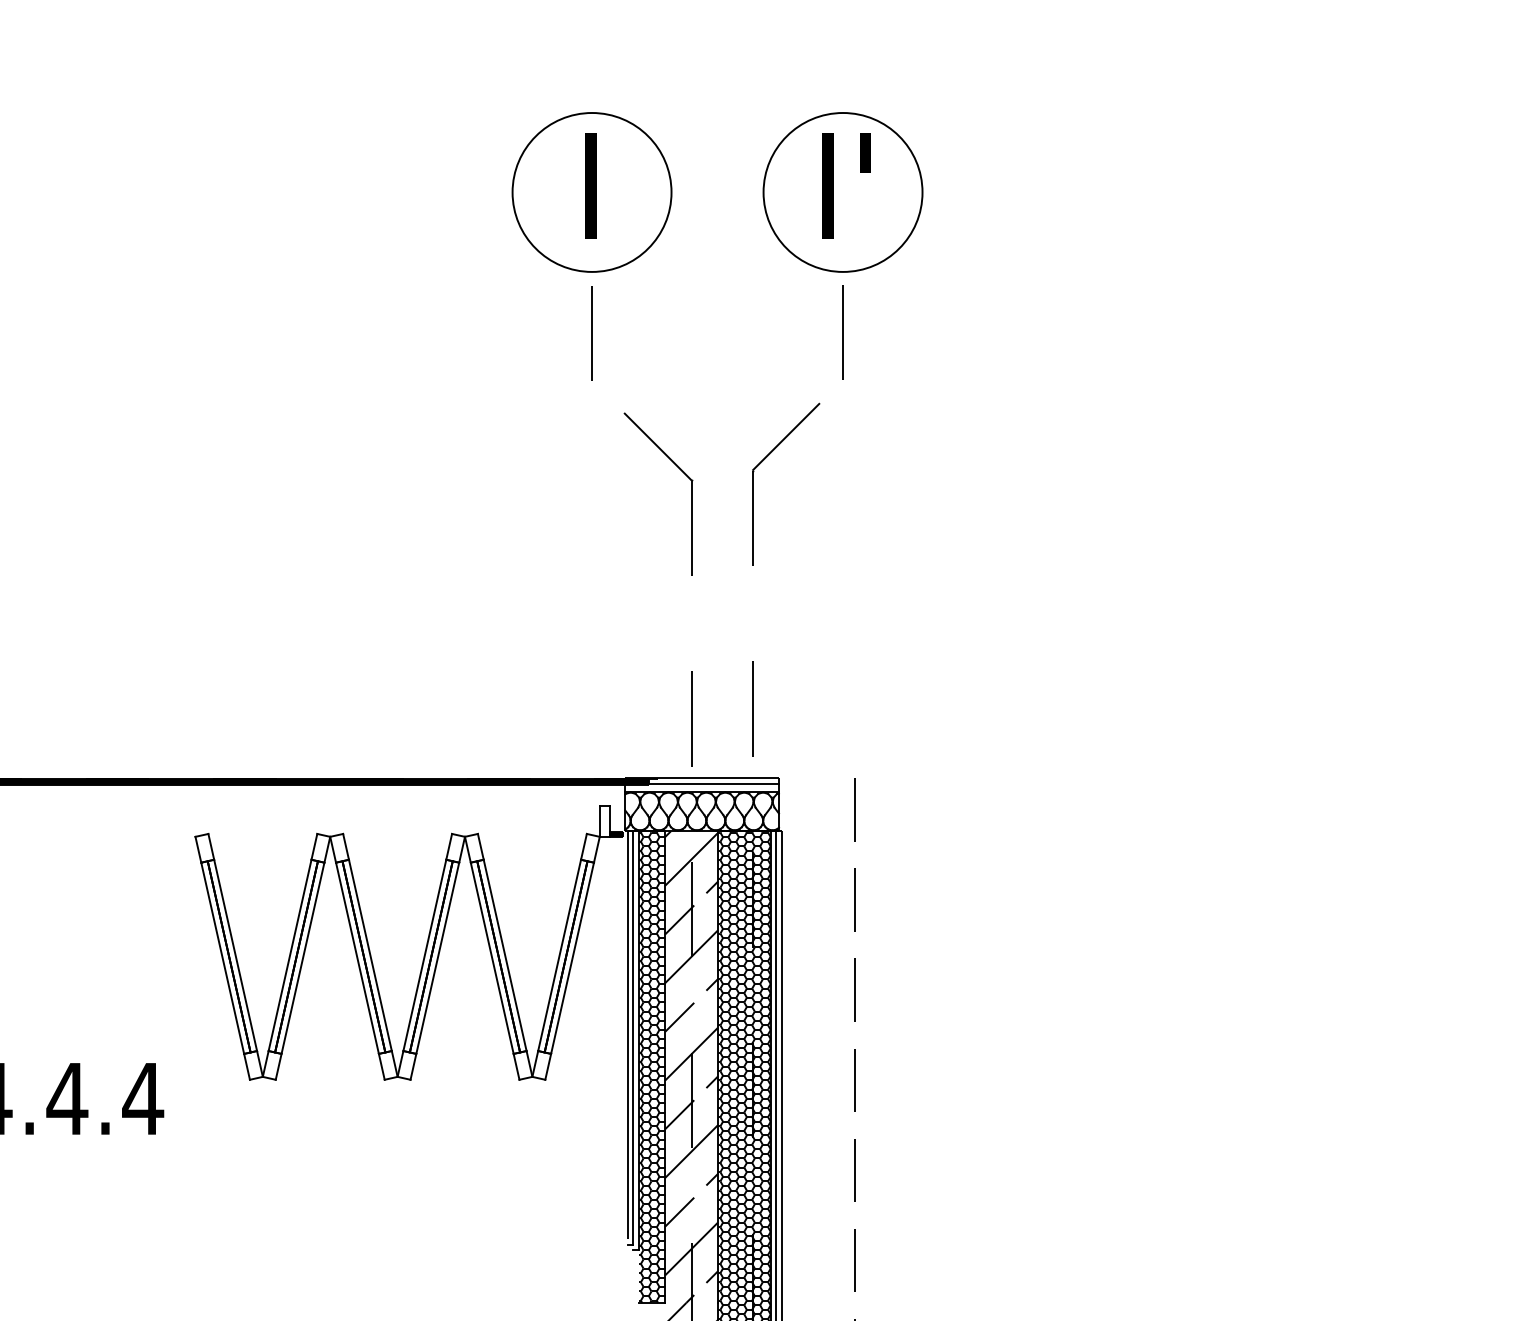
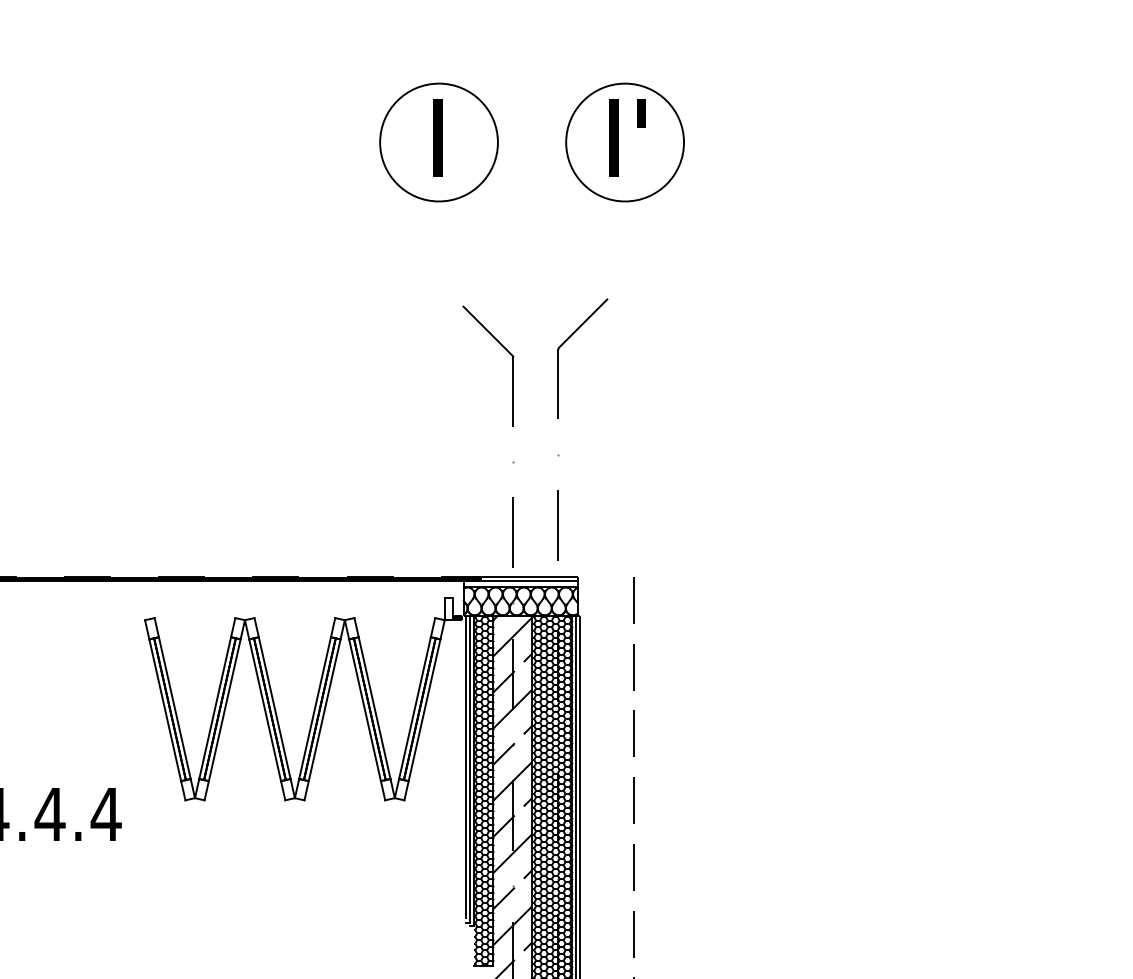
line: (592, 325) -> (439, 241), removed
line: (842, 332) -> (624, 246), removed

